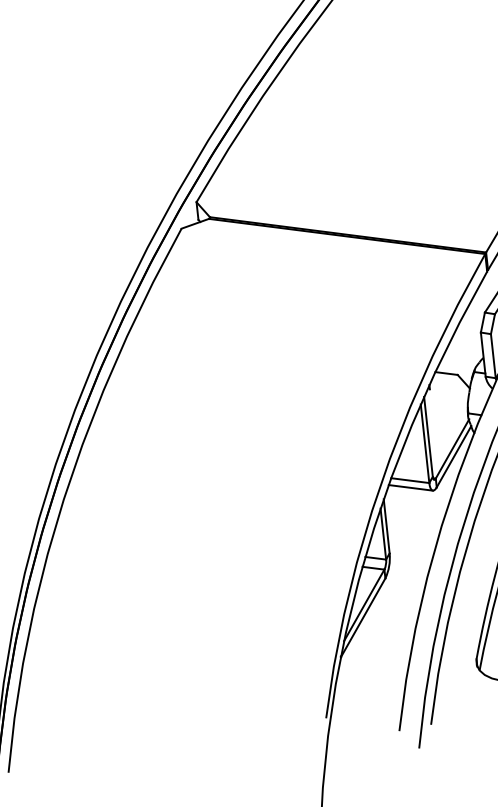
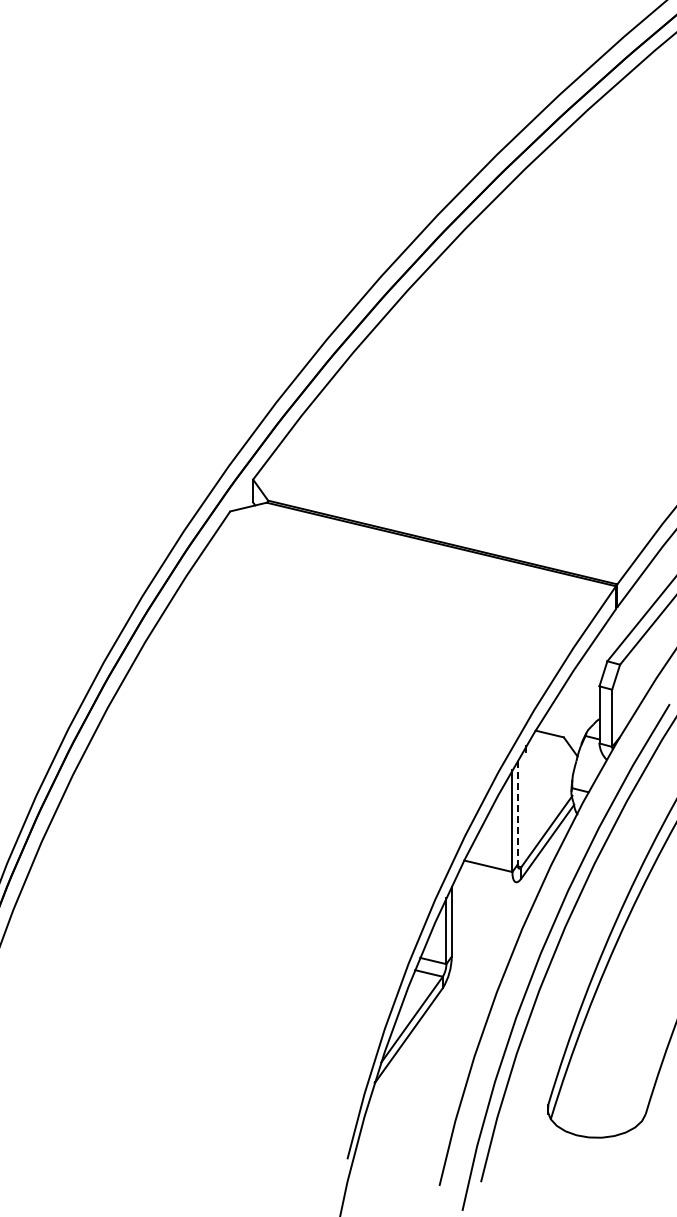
line: (428, 436) -> (517, 812), solid -> dashed
line: (410, 487) -> (487, 875), removed

